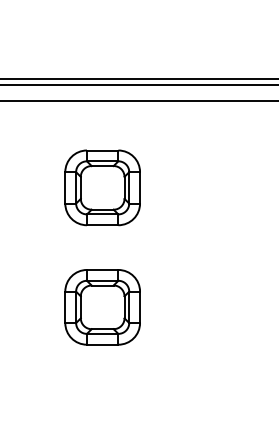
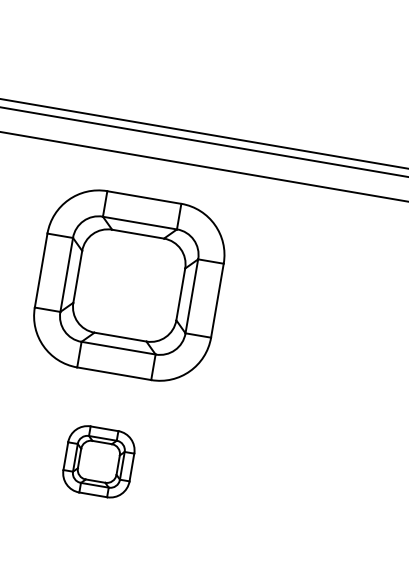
part: (102, 187) -> (128, 285), size x1.6
part: (102, 307) -> (98, 461), size x0.6

